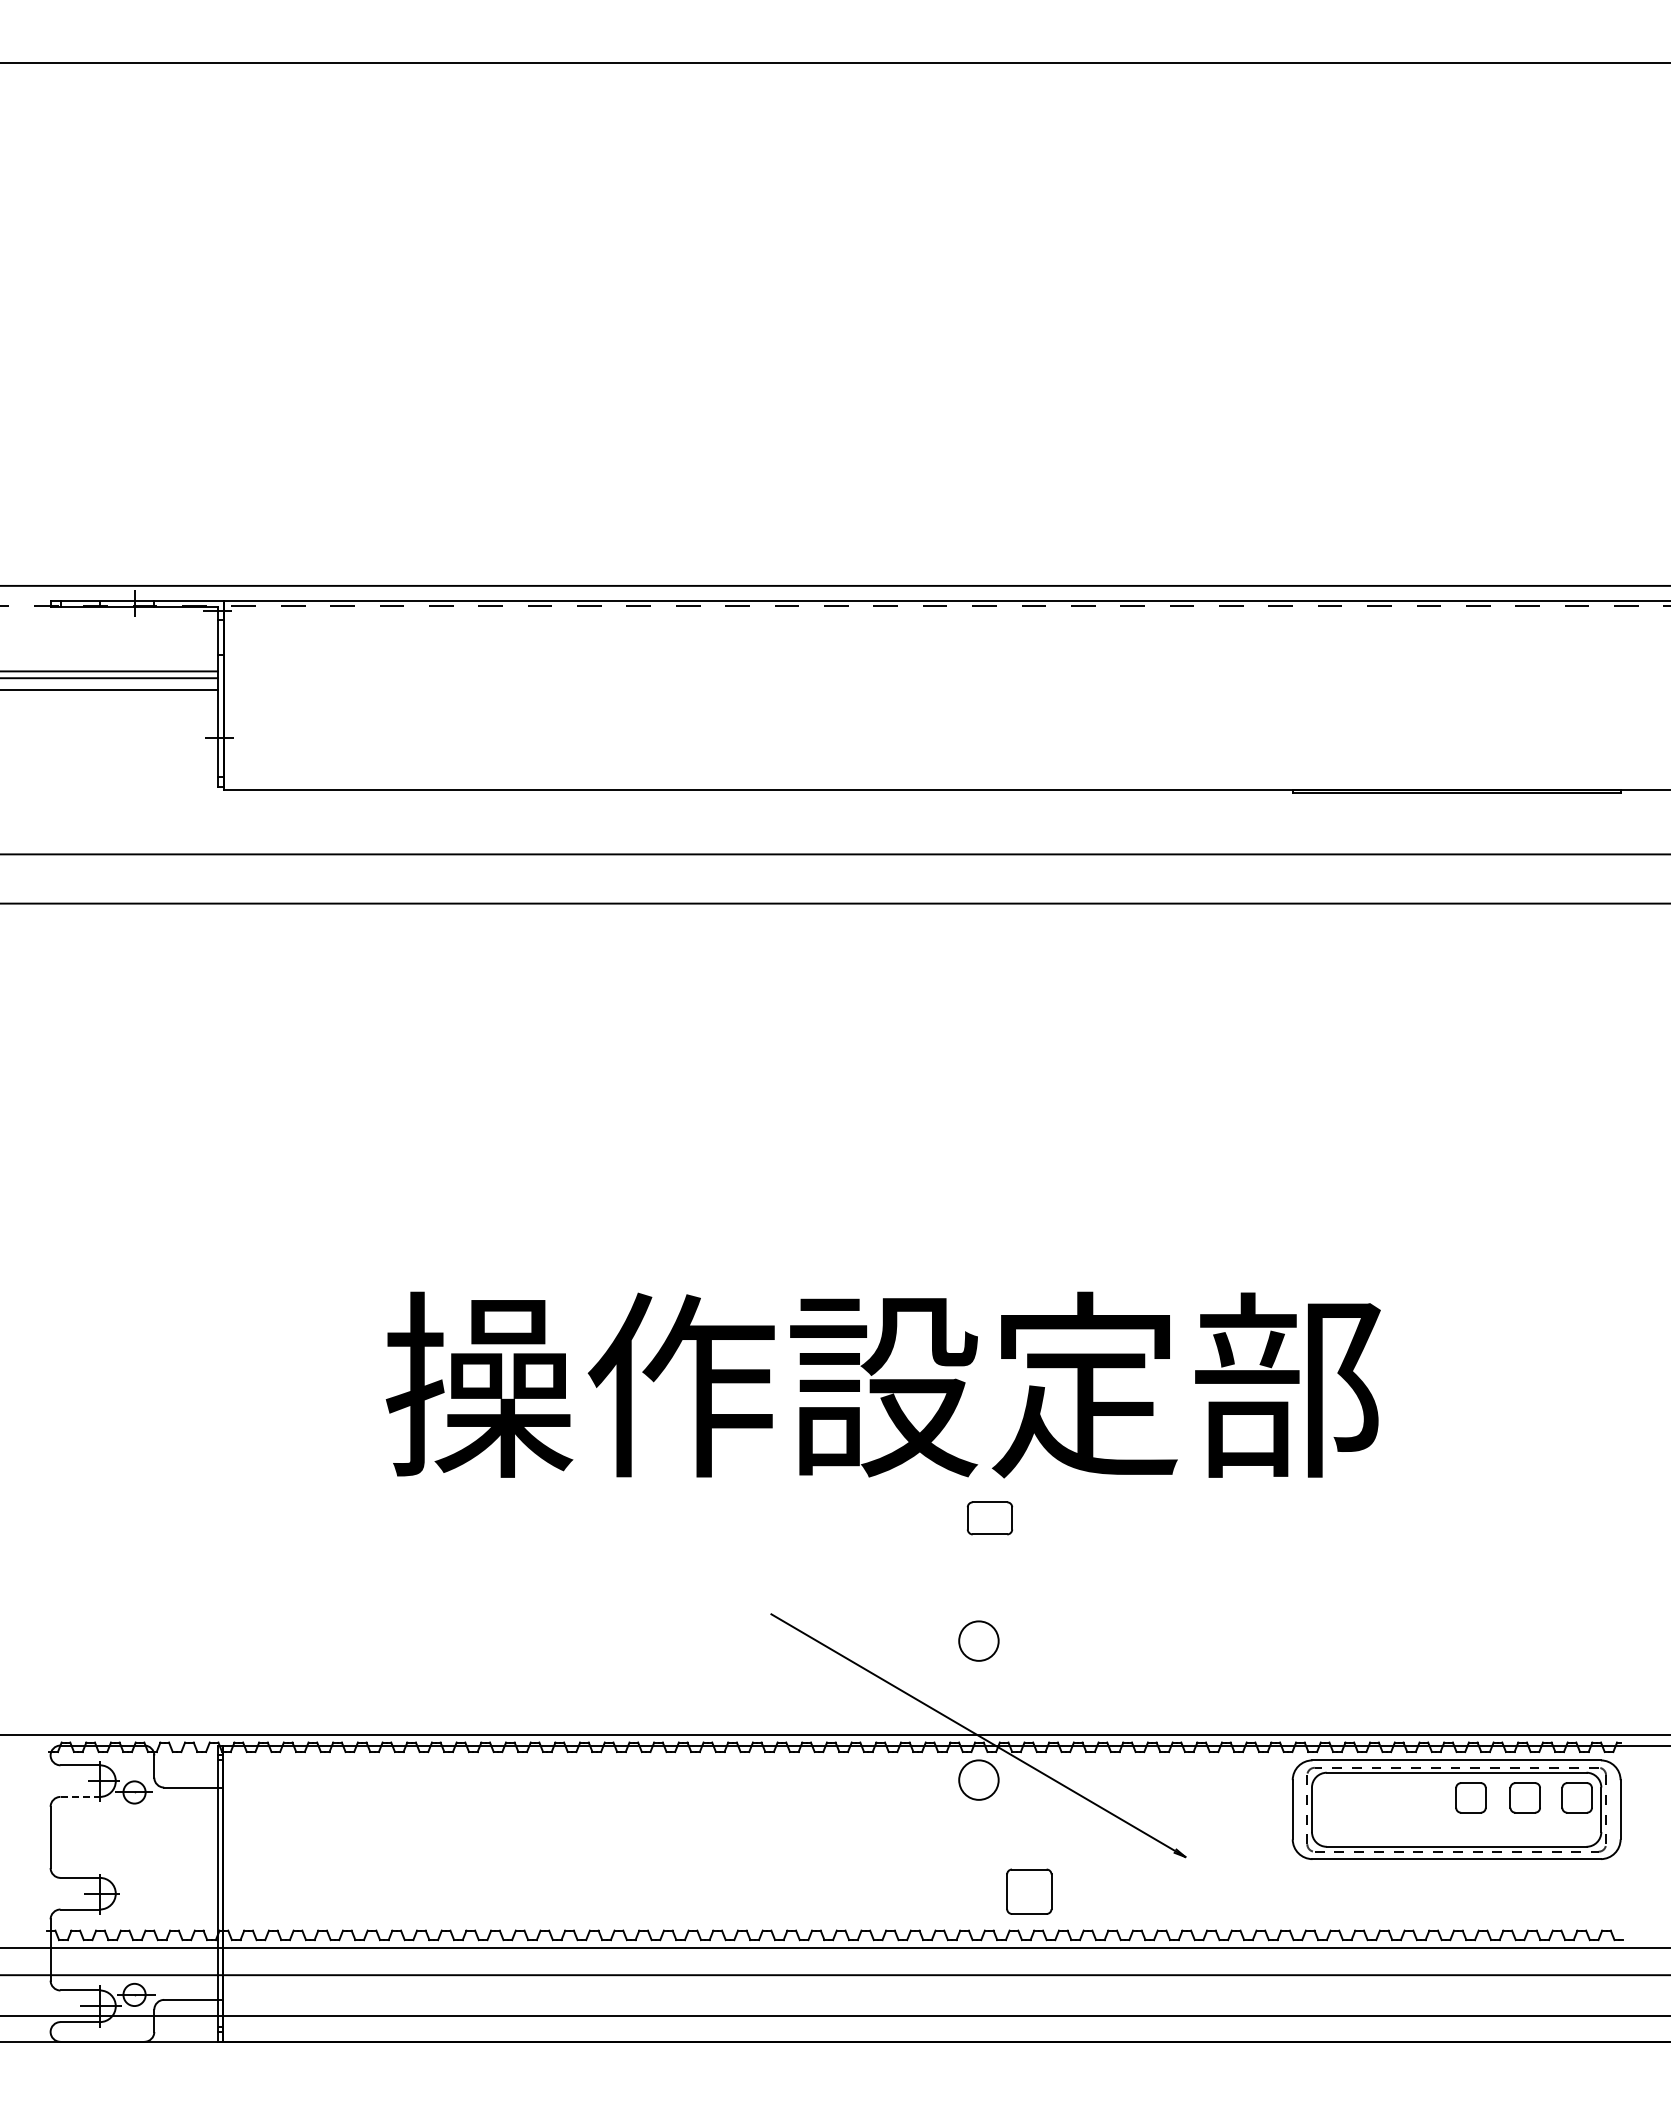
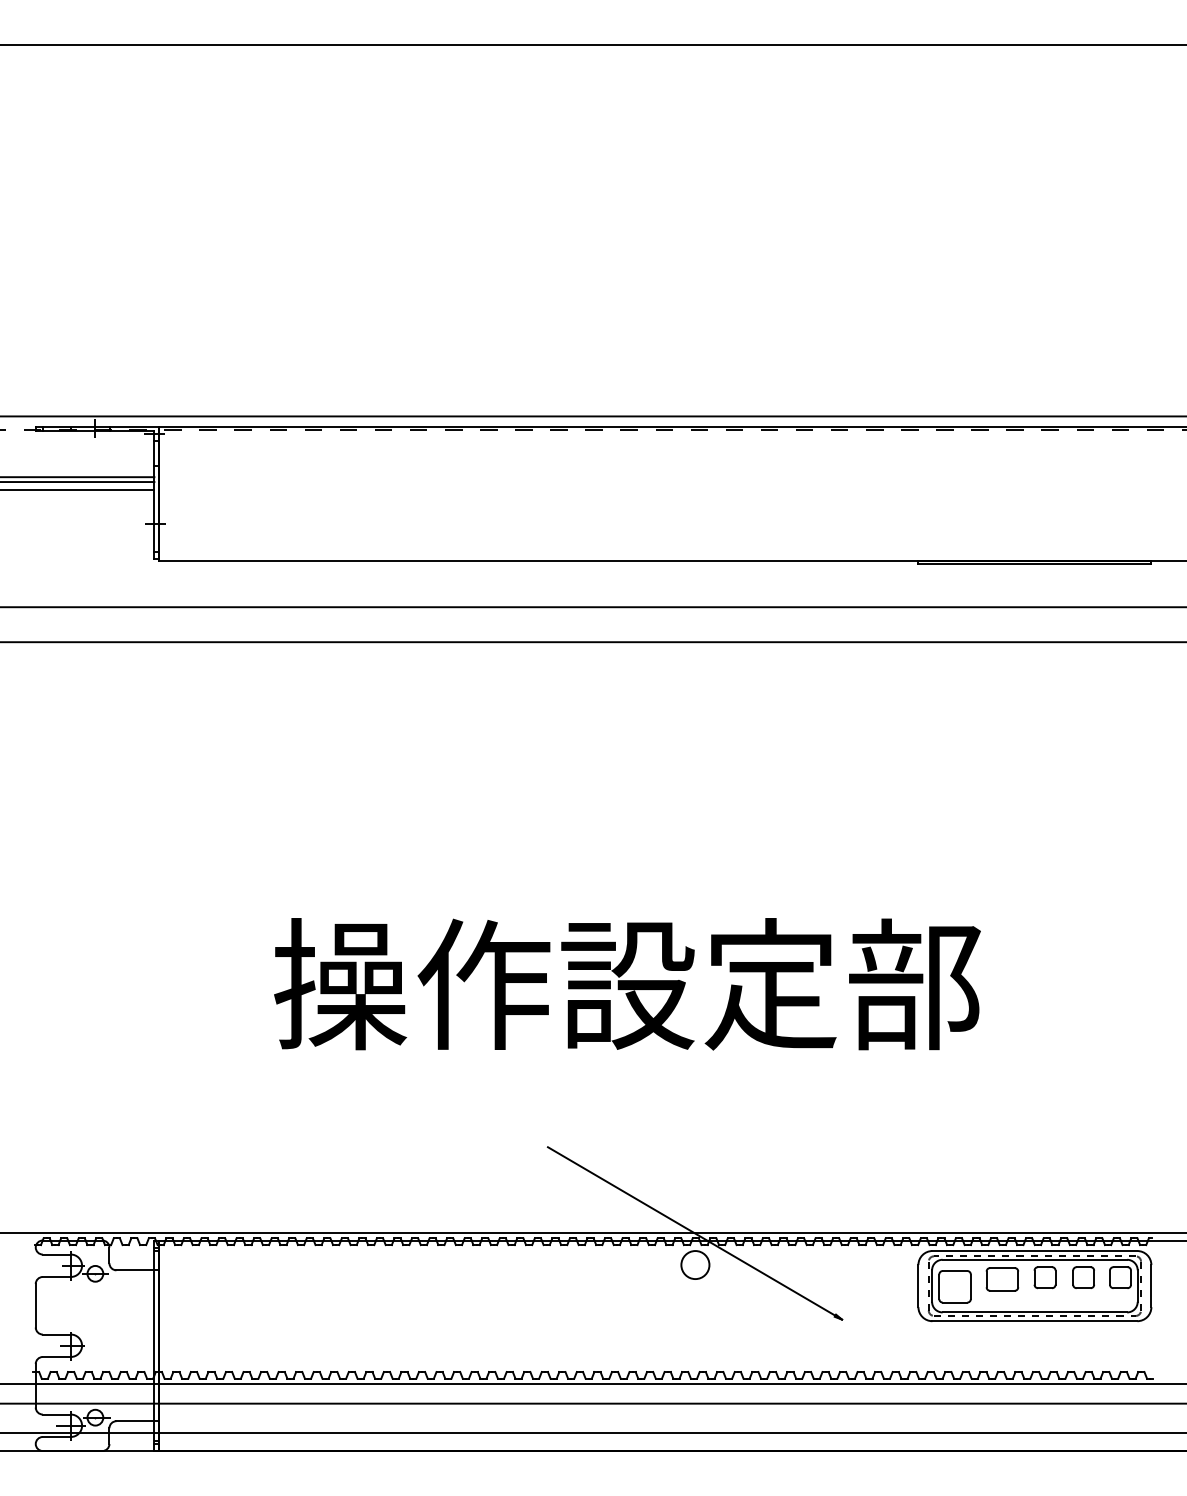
part: (989, 1518) -> (1002, 1279), moved
circle: (978, 1640) -> (695, 1165), removed
line: (80, 1796) -> (56, 1276), dashed -> solid
part: (1029, 1891) -> (955, 1286), moved

